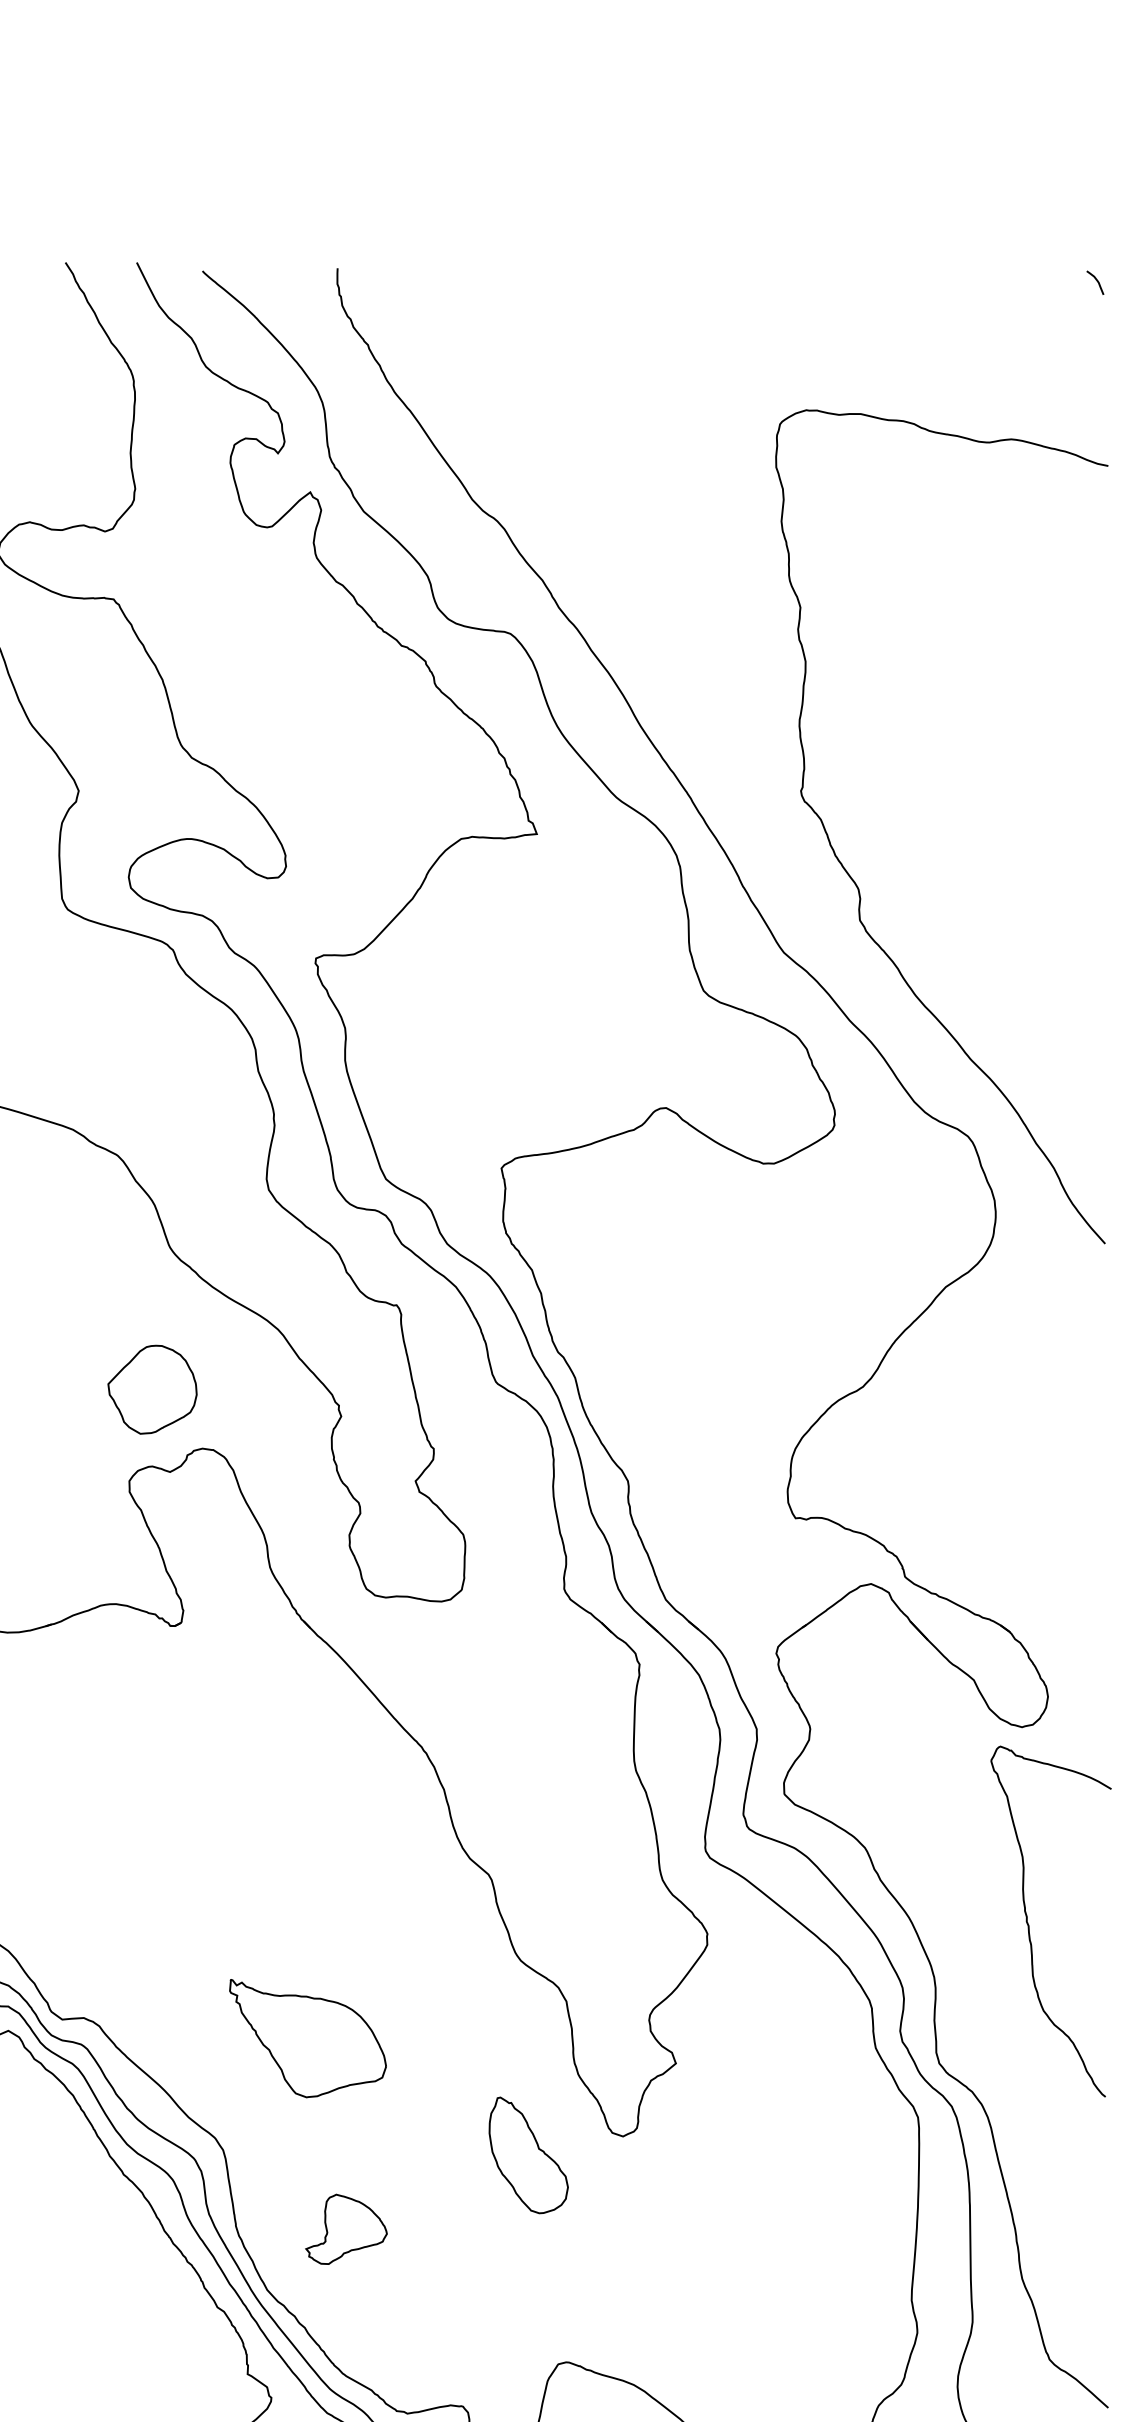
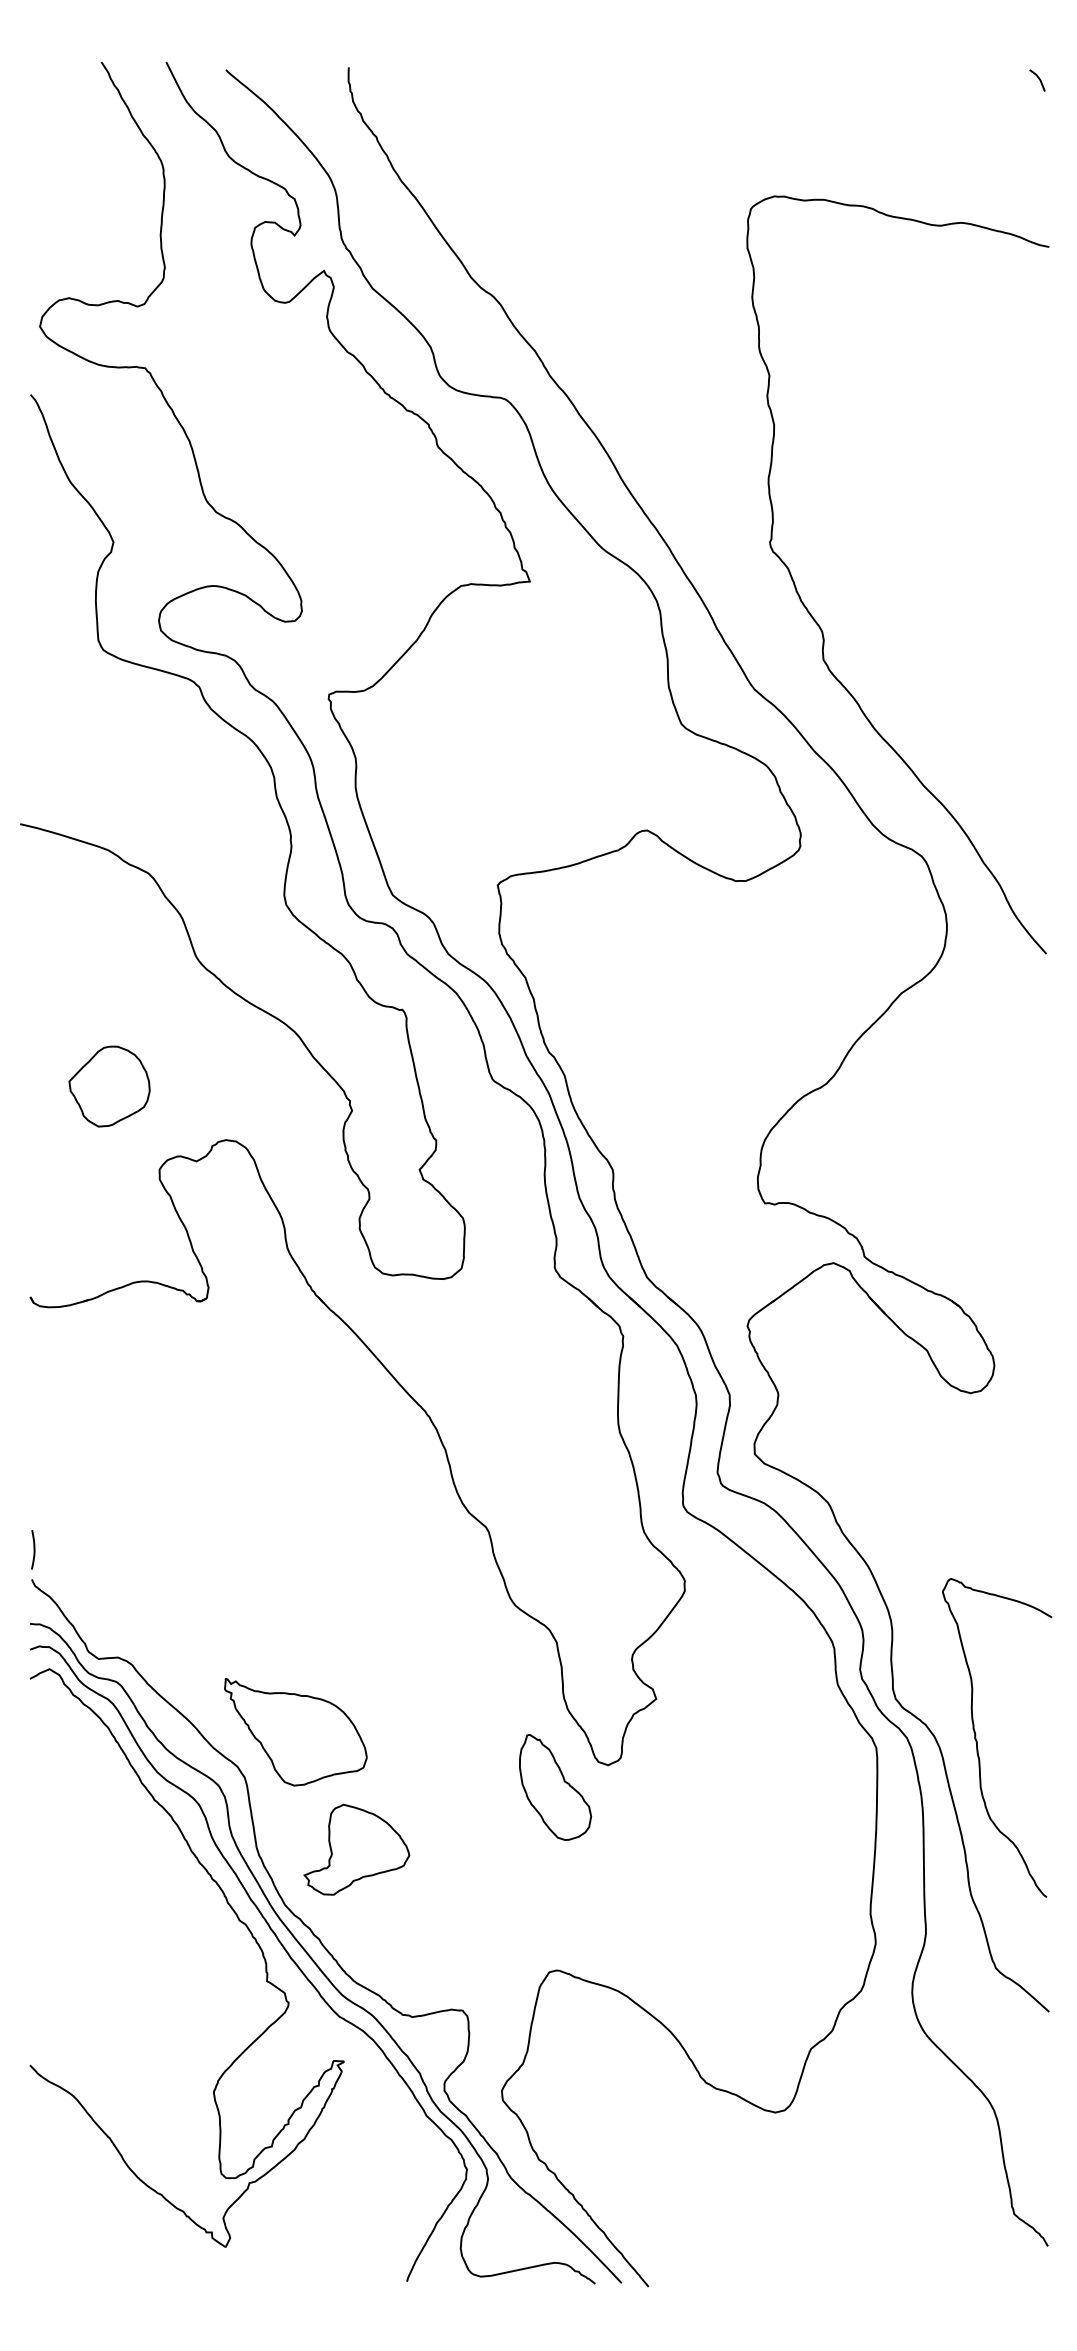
part: (152, 1389) -> (109, 1086), moved
curve: (1029, 1924) -> (977, 1740), moved
part: (307, 2038) -> (295, 1732), moved
part: (528, 2155) -> (555, 1787), moved
part: (346, 2229) -> (356, 1849), size x1.43

